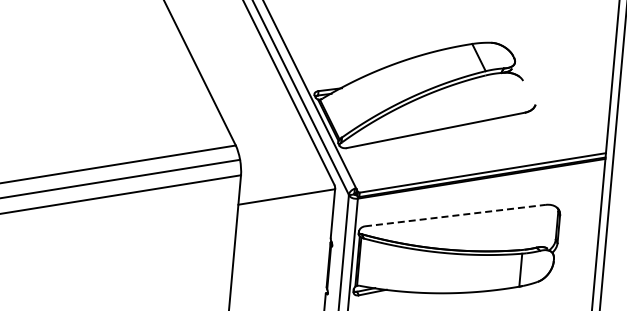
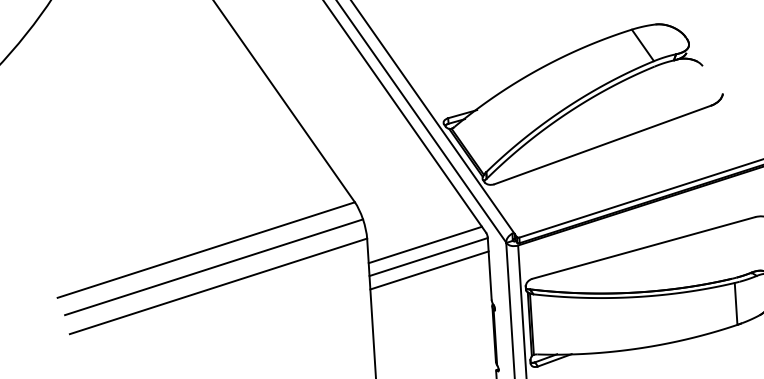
line: (285, 186) -> (425, 244), added
line: (285, 207) -> (429, 270), added
line: (455, 215) -> (643, 247), dashed -> solid

